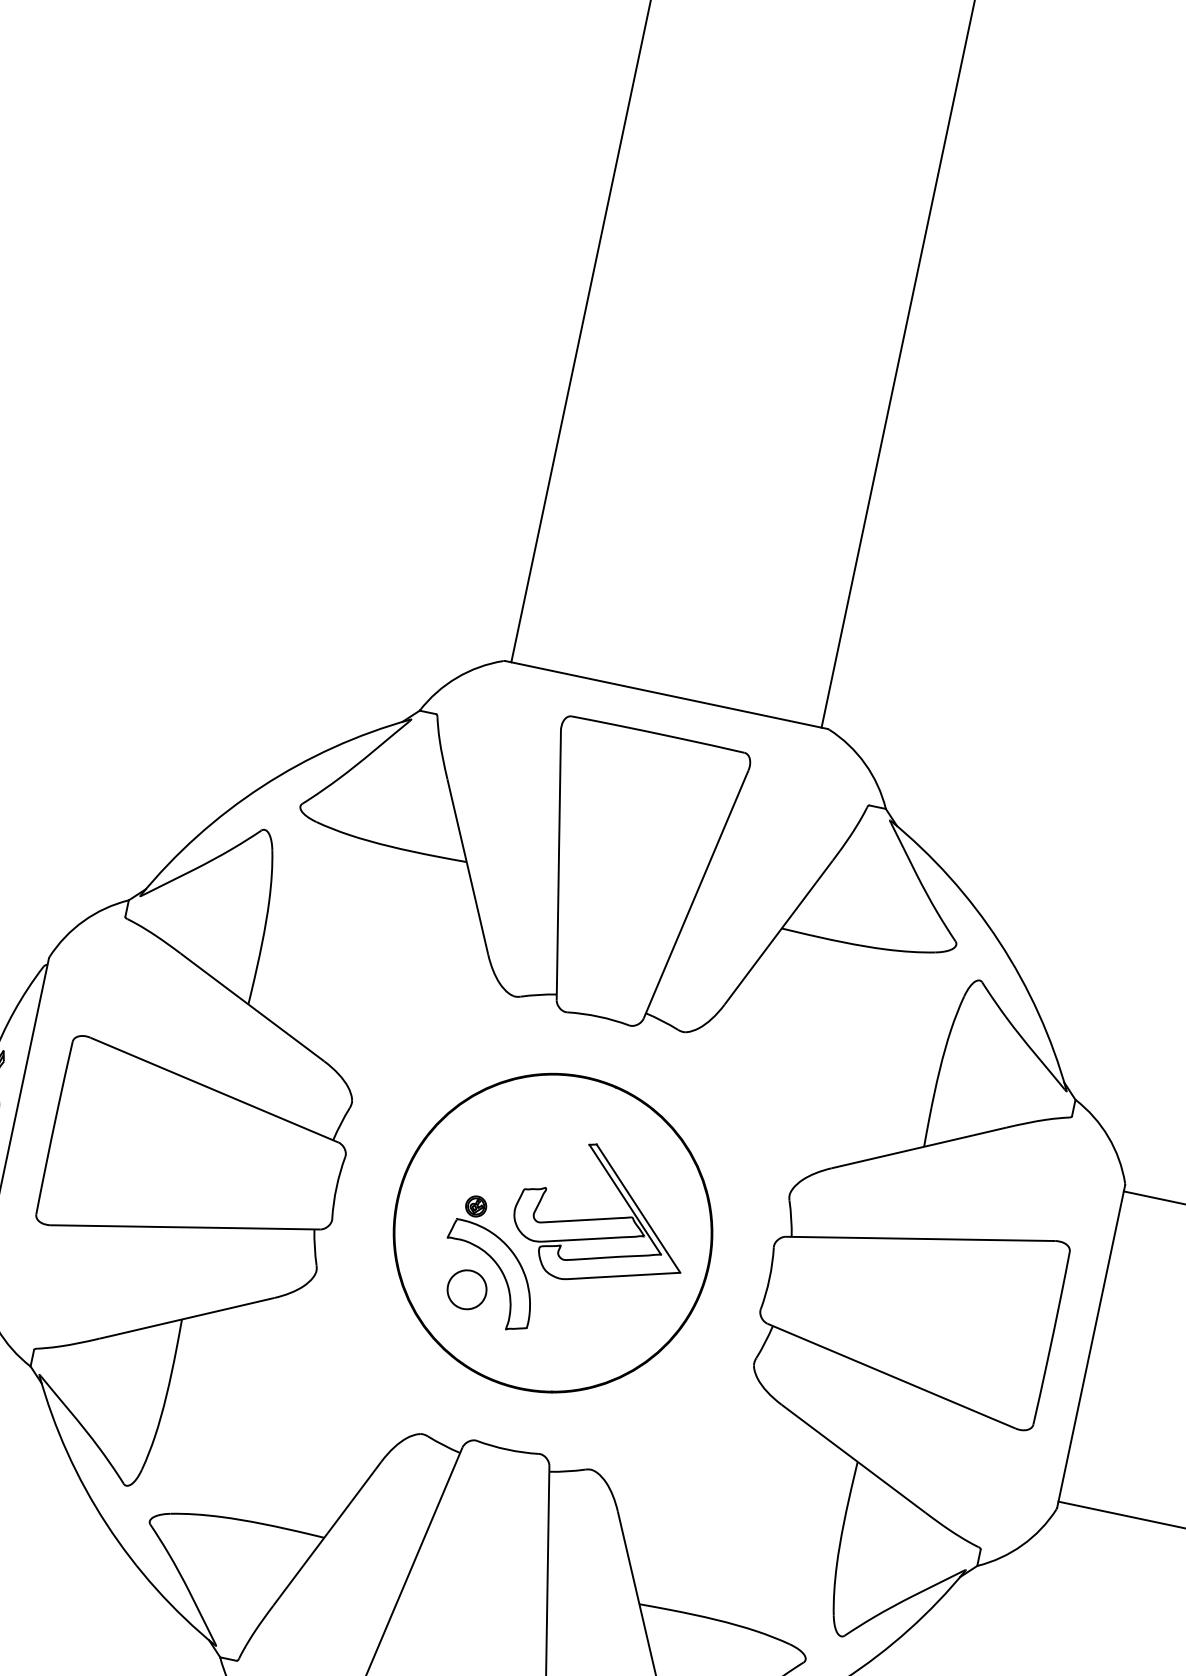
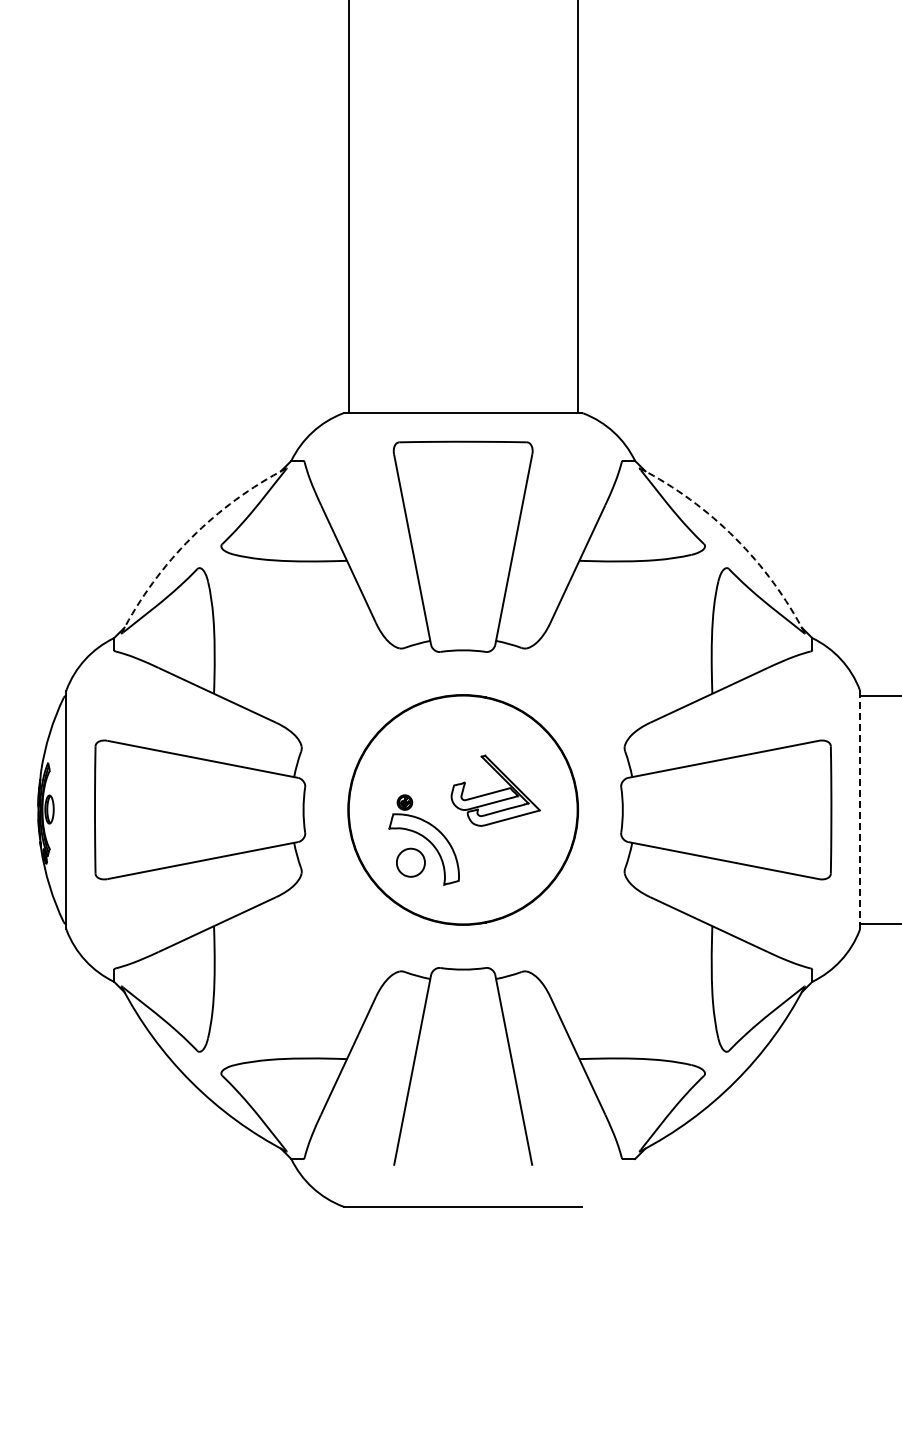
arc: (262, 787) -> (191, 538), solid -> dashed
arc: (999, 942) -> (735, 538), solid -> dashed
part: (602, 1215) -> (495, 790), size x0.7
line: (1091, 1346) -> (860, 809), solid -> dashed

